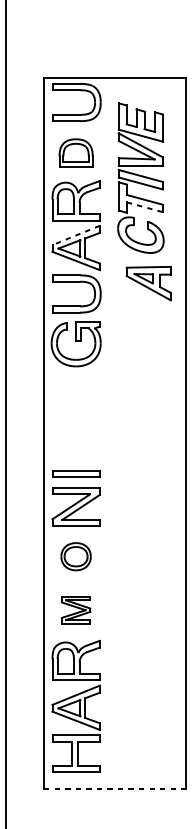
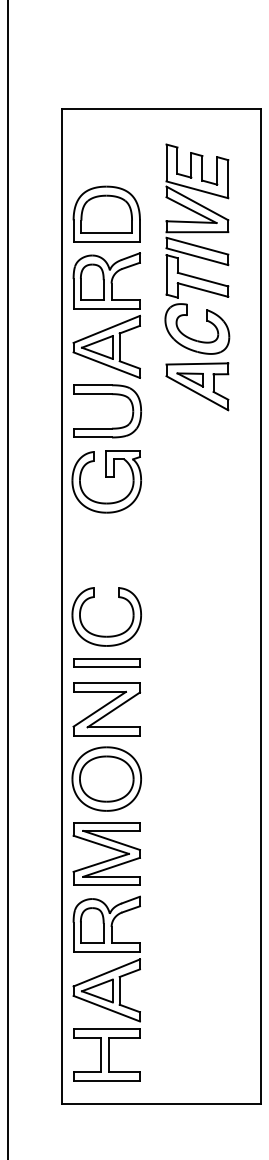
part: (80, 114) -> (112, 159), removed
part: (75, 152) -> (106, 213), size x1.43
line: (145, 207) -> (203, 290), dashed -> solid
line: (75, 235) -> (106, 329), dashed -> solid
part: (148, 283) -> (197, 386), moved
part: (75, 454) -> (106, 635), added
part: (75, 556) -> (106, 778), size x1.67
part: (75, 609) -> (106, 853), size x1.67
line: (115, 789) -> (161, 1104), dashed -> solid

